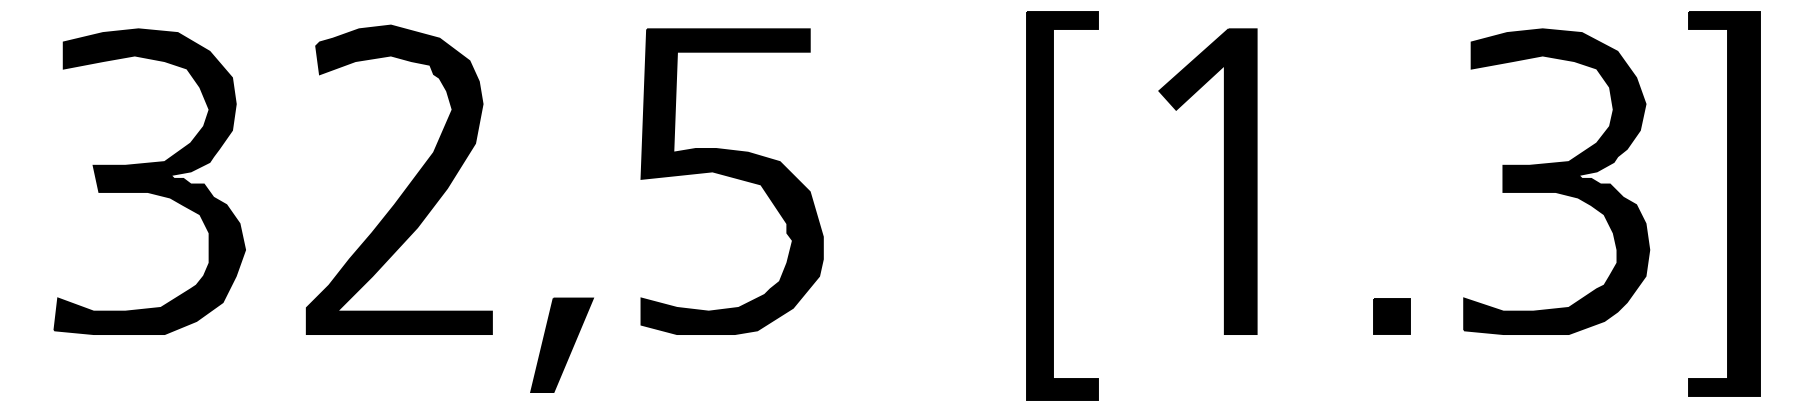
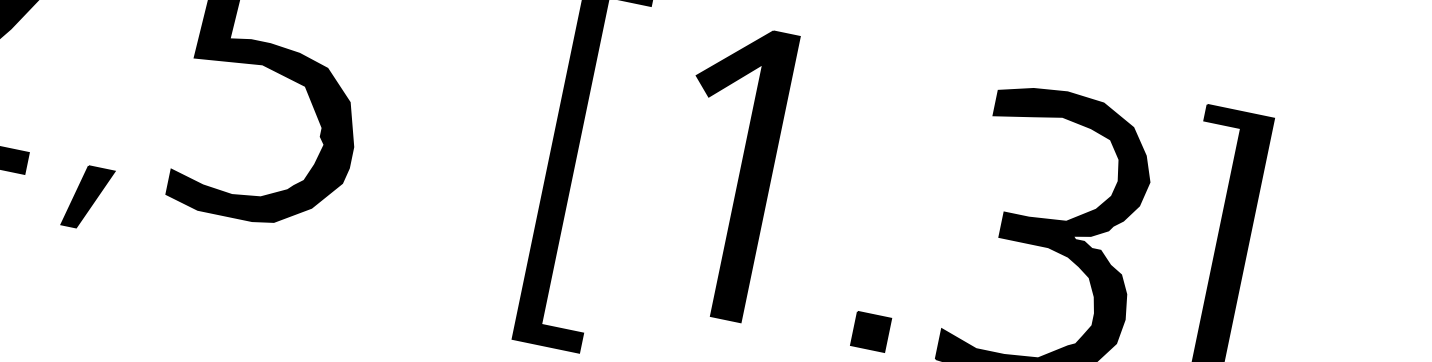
part: (561, 344) -> (87, 197), size x0.7

